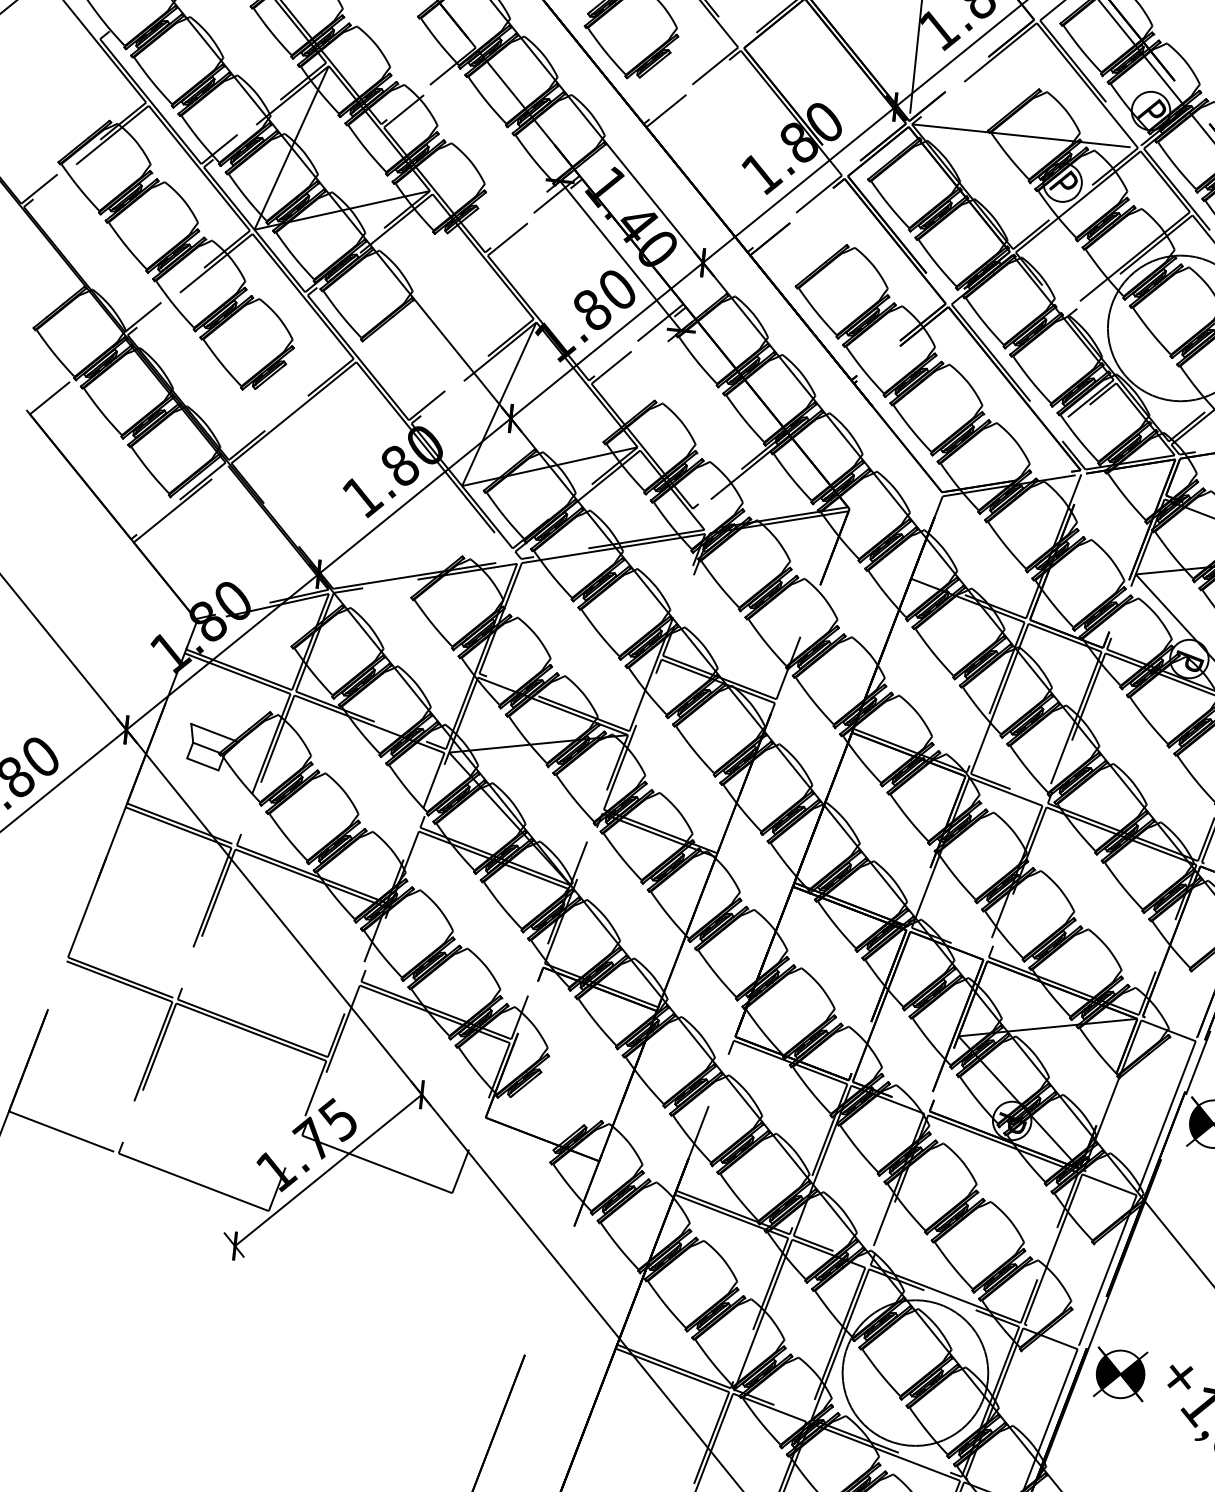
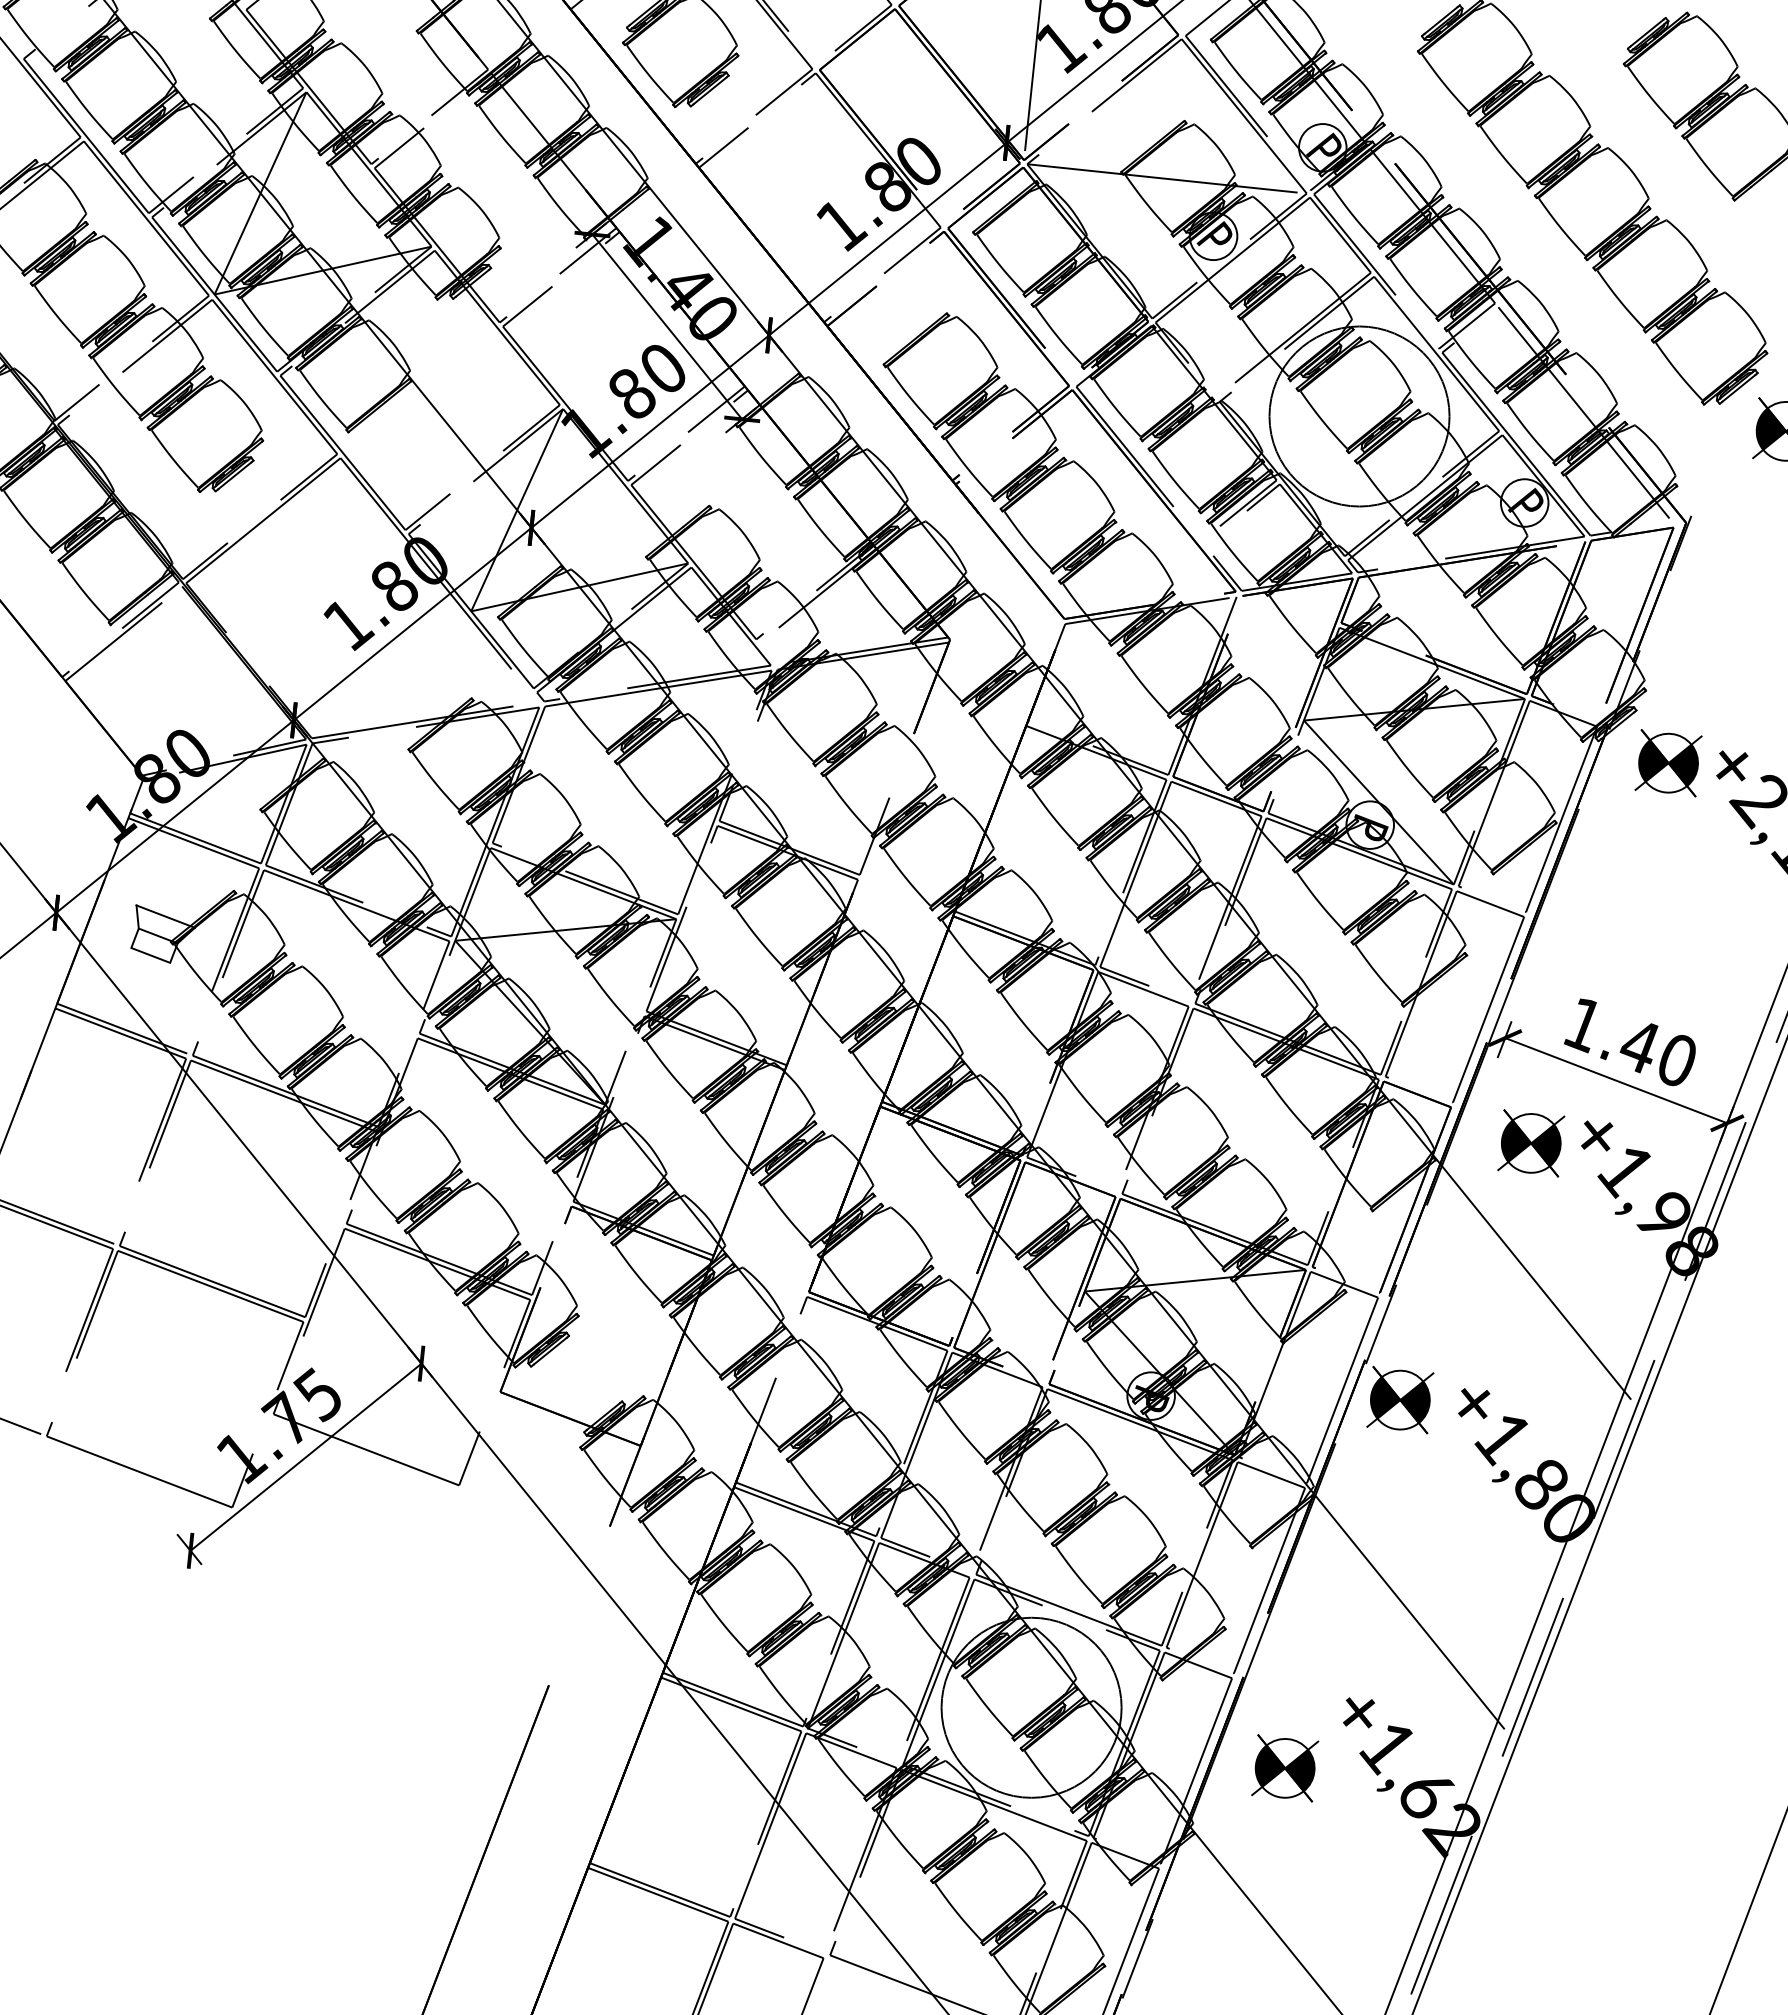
part: (1120, 1374) -> (1285, 1768), moved

